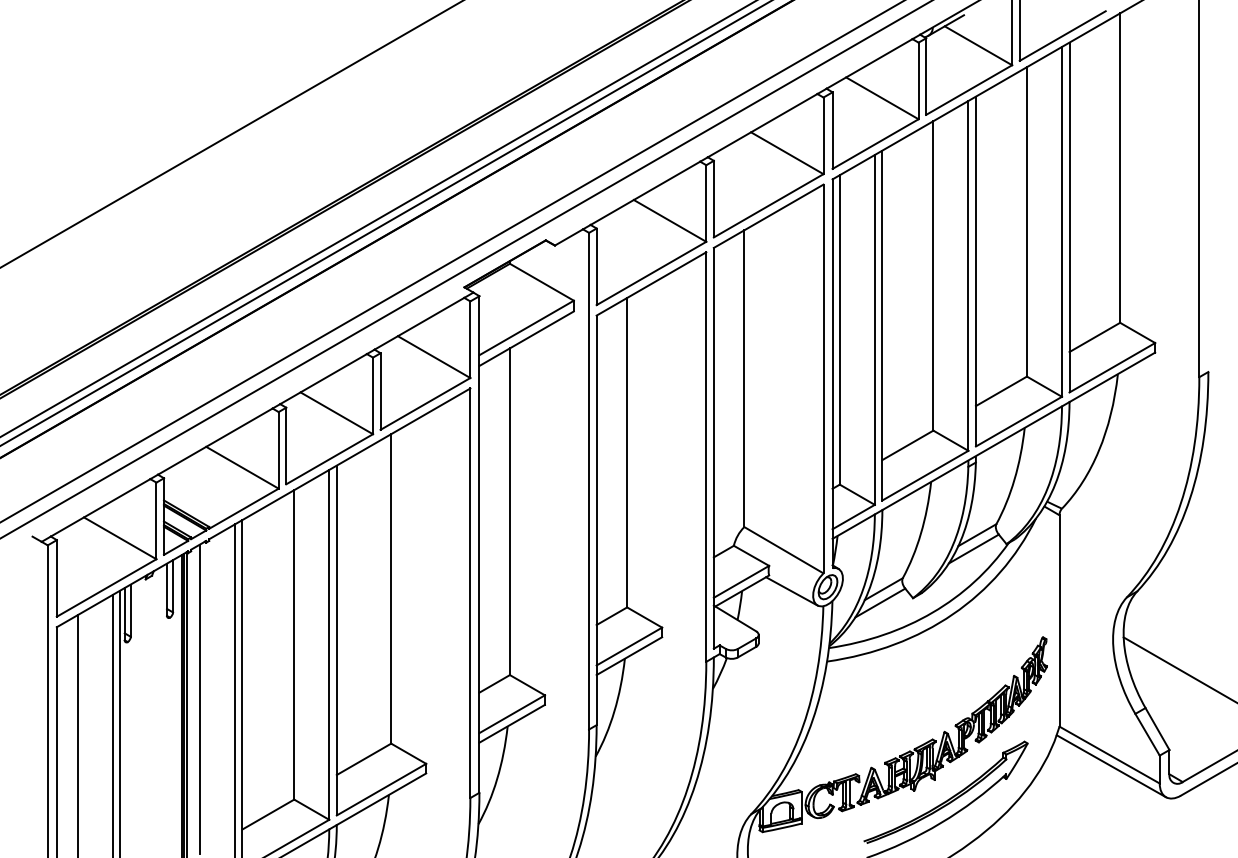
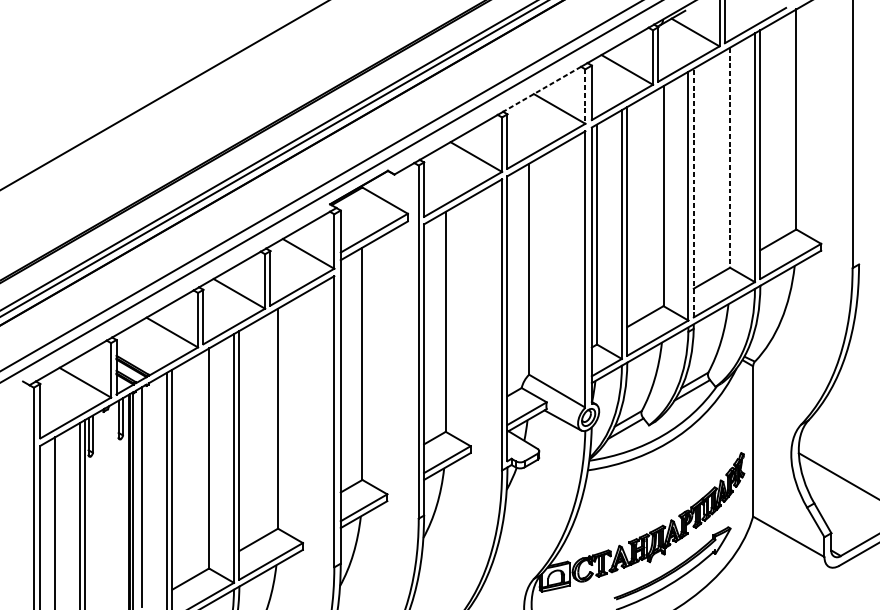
line: (762, 125) -> (542, 89), solid -> dashed
line: (823, 136) -> (585, 97), solid -> dashed
line: (1026, 221) -> (729, 157), solid -> dashed
line: (975, 271) -> (693, 193), solid -> dashed
line: (1110, 766) -> (789, 544), removed

